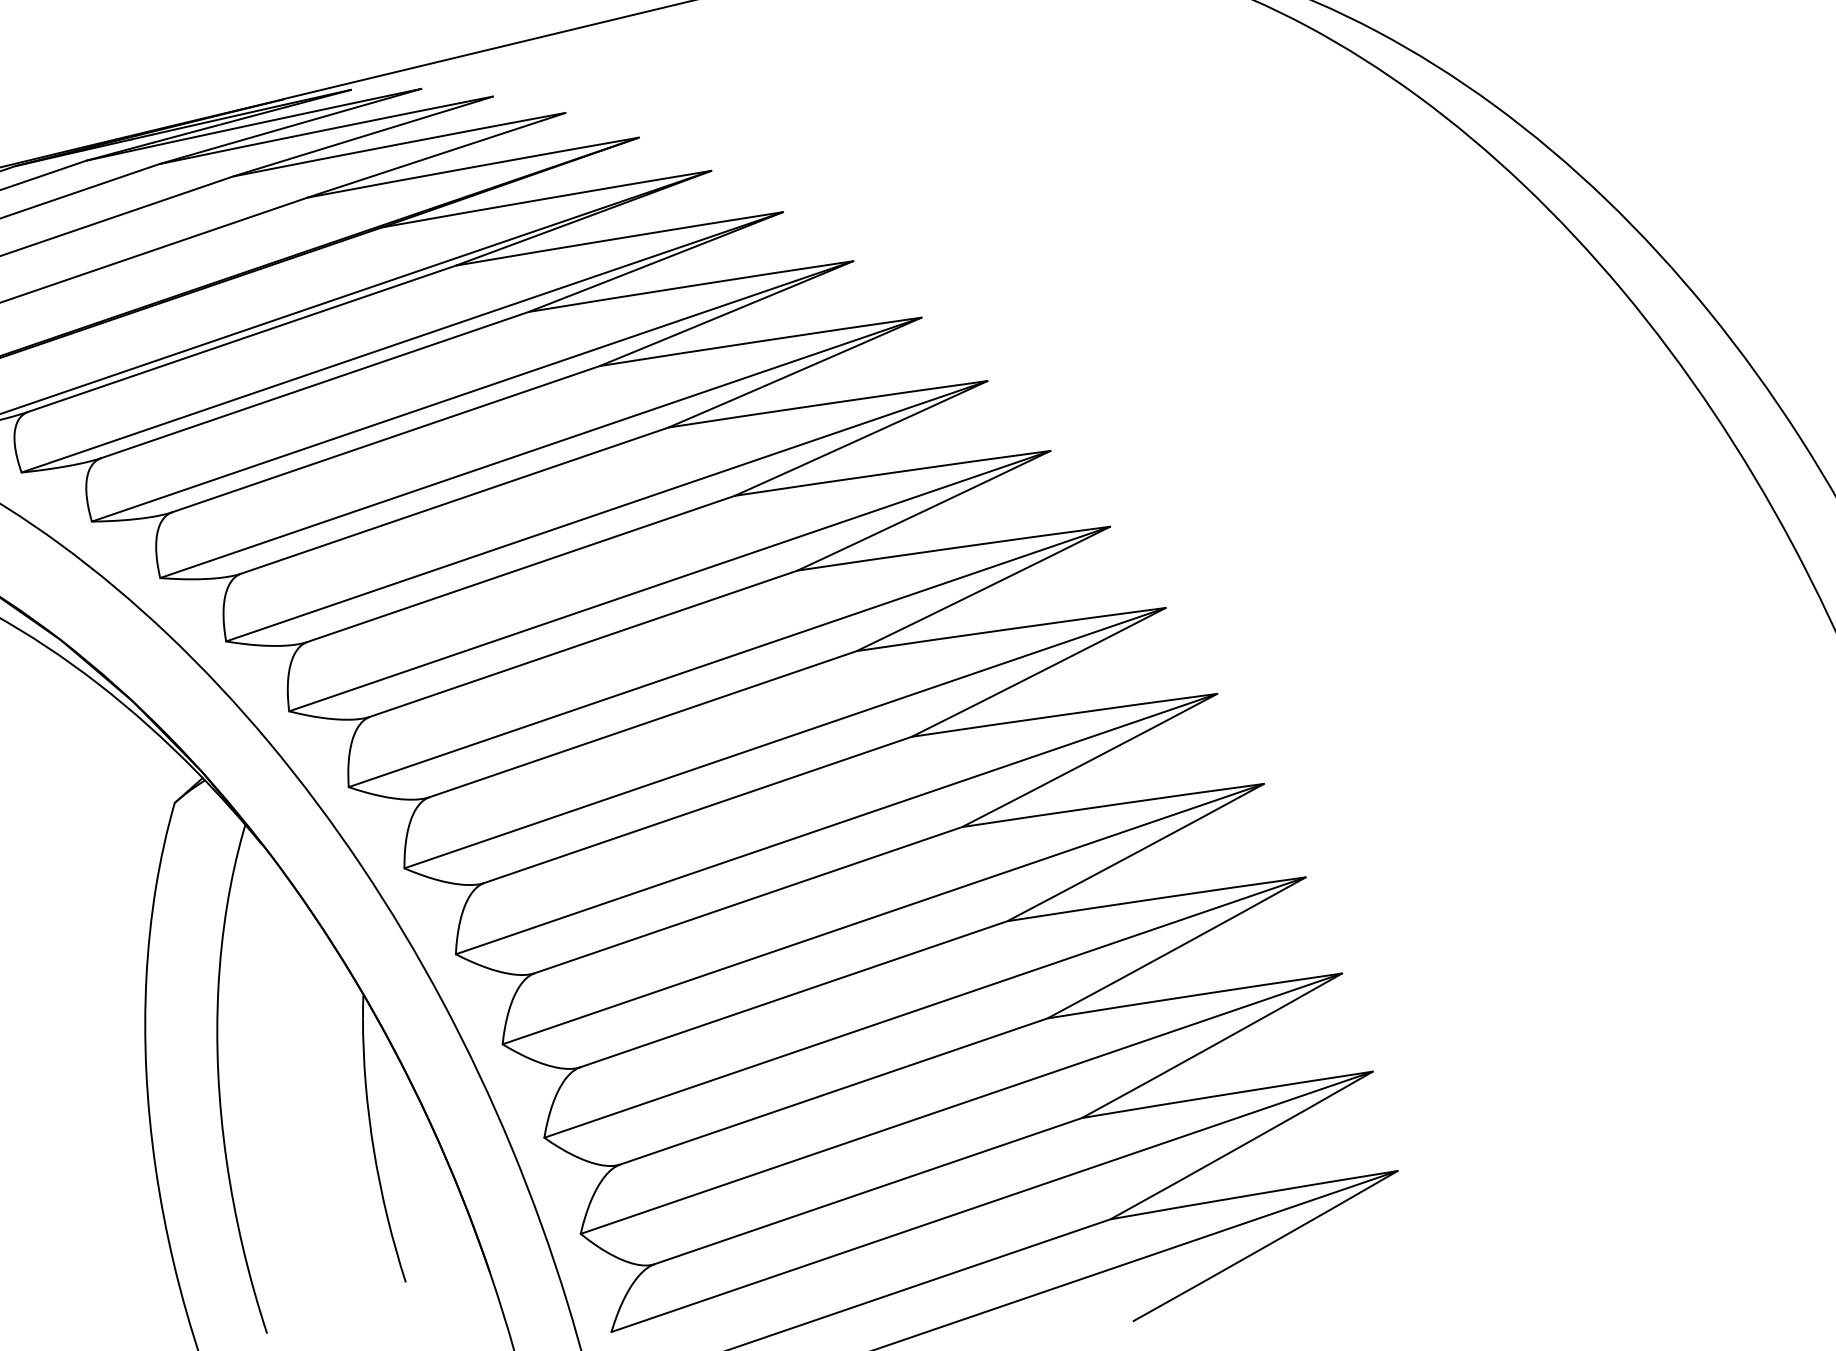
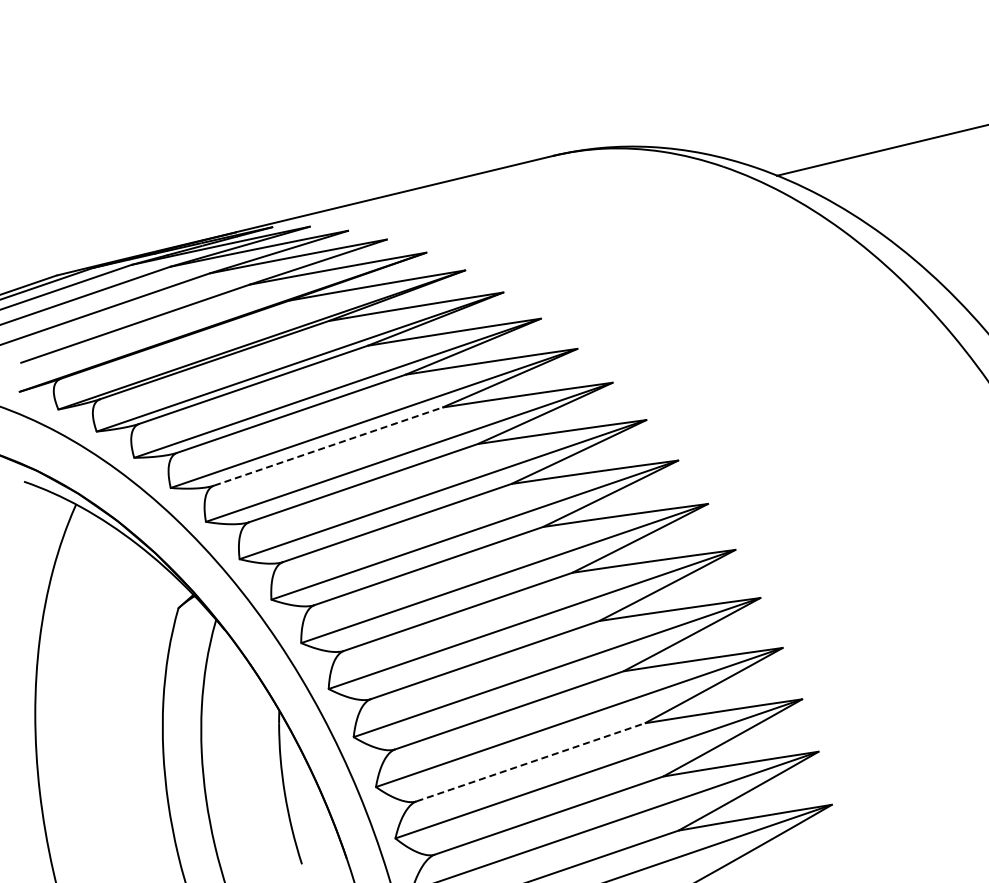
line: (455, 500) -> (328, 446), solid -> dashed
line: (833, 1091) -> (530, 762), solid -> dashed

